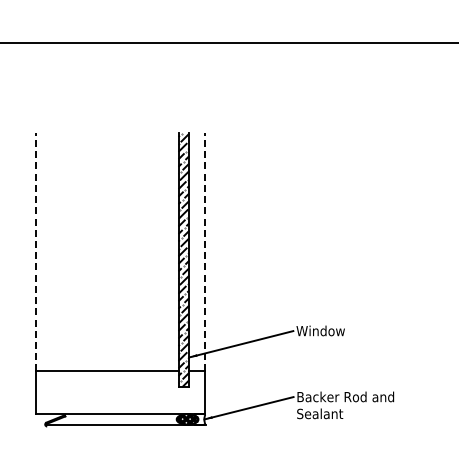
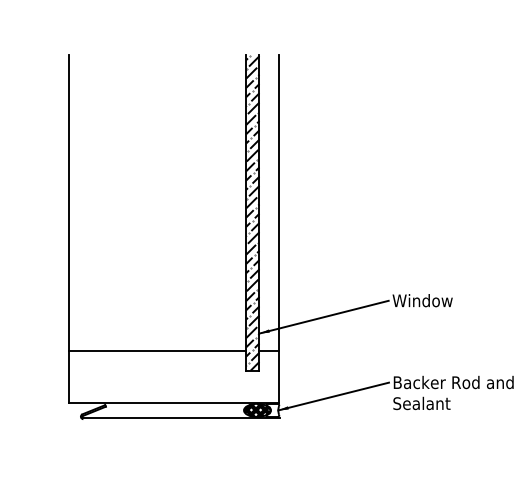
line: (35, 251) -> (68, 202), dashed -> solid
line: (204, 251) -> (278, 202), dashed -> solid

